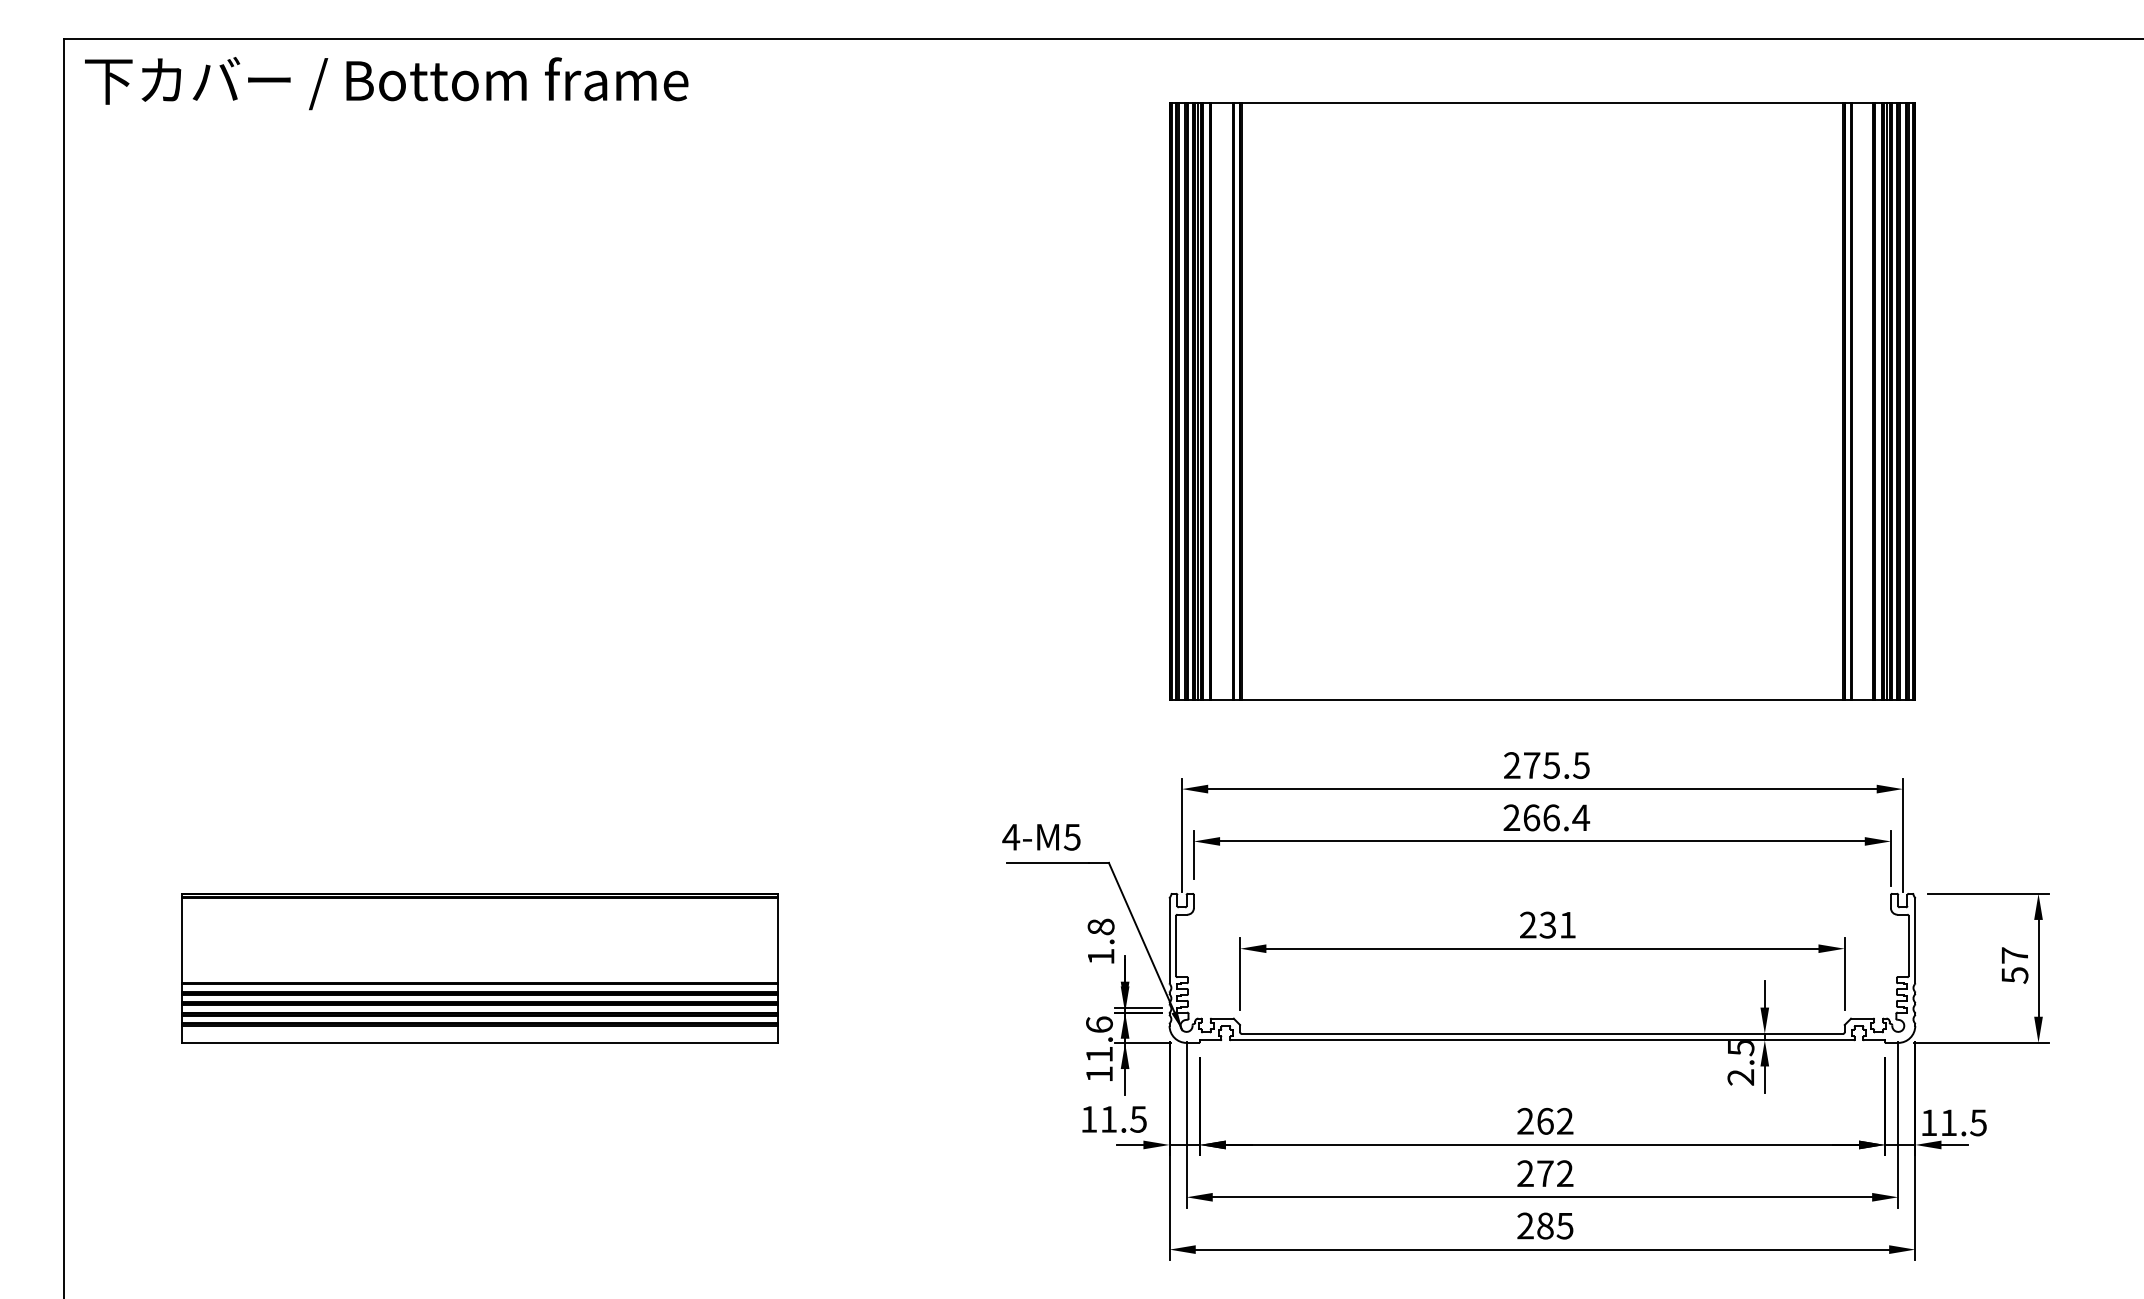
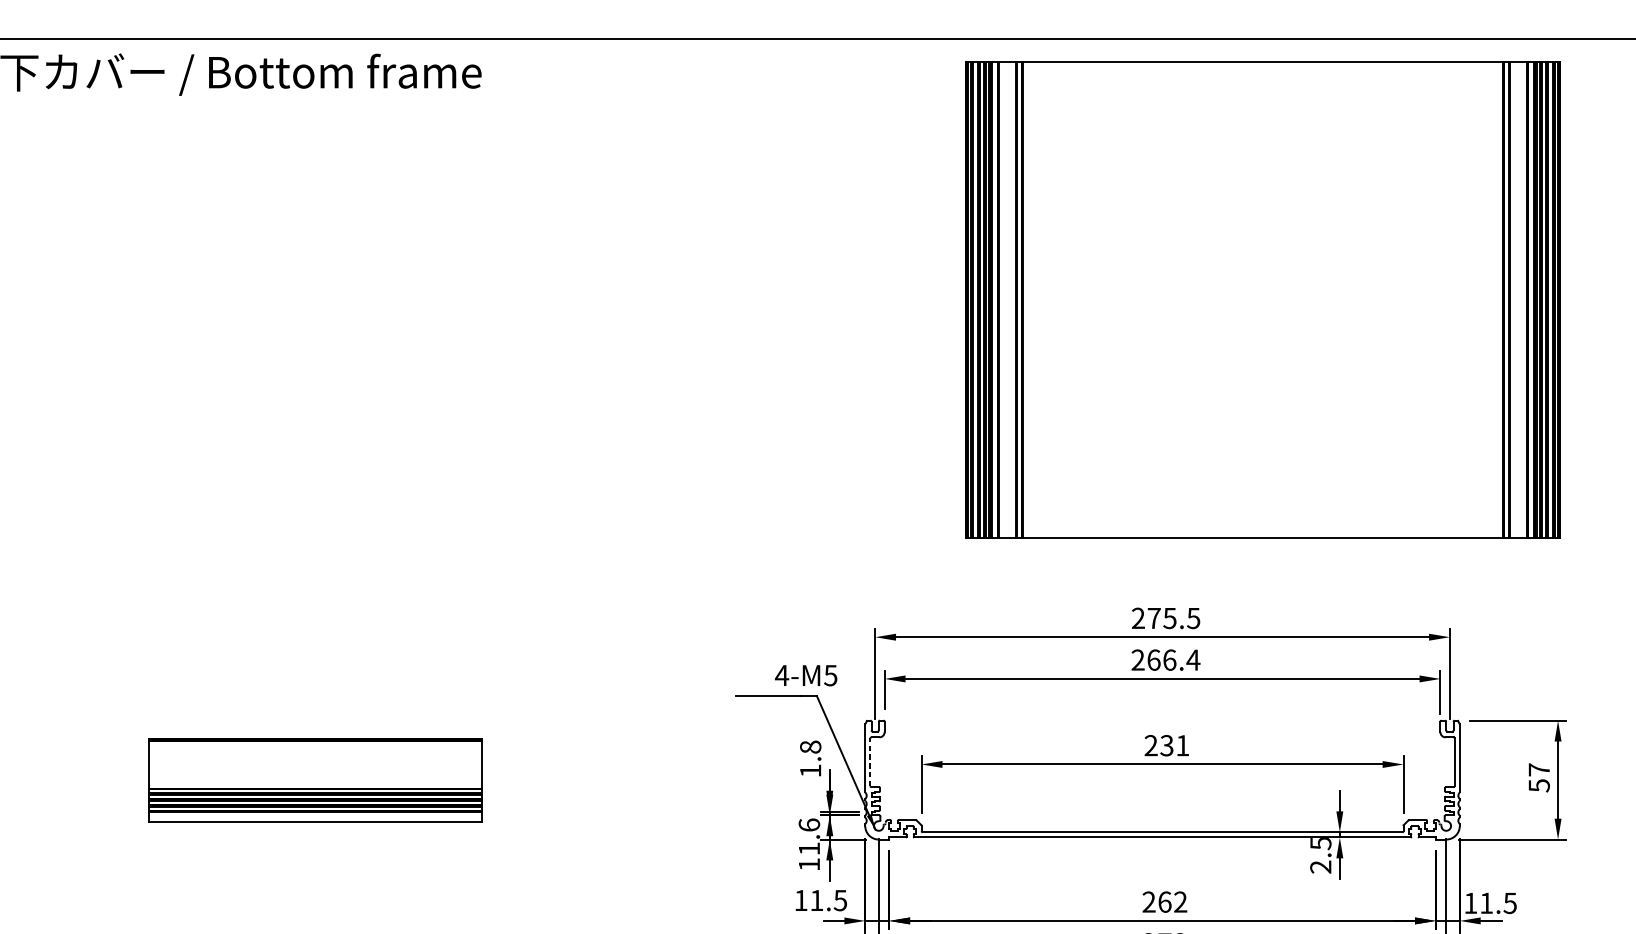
part: (1542, 401) -> (1263, 300), moved
text: (1041, 837) -> (806, 675), moved
line: (1176, 945) -> (870, 761), solid -> dashed
part: (479, 968) -> (315, 780), size x0.7

